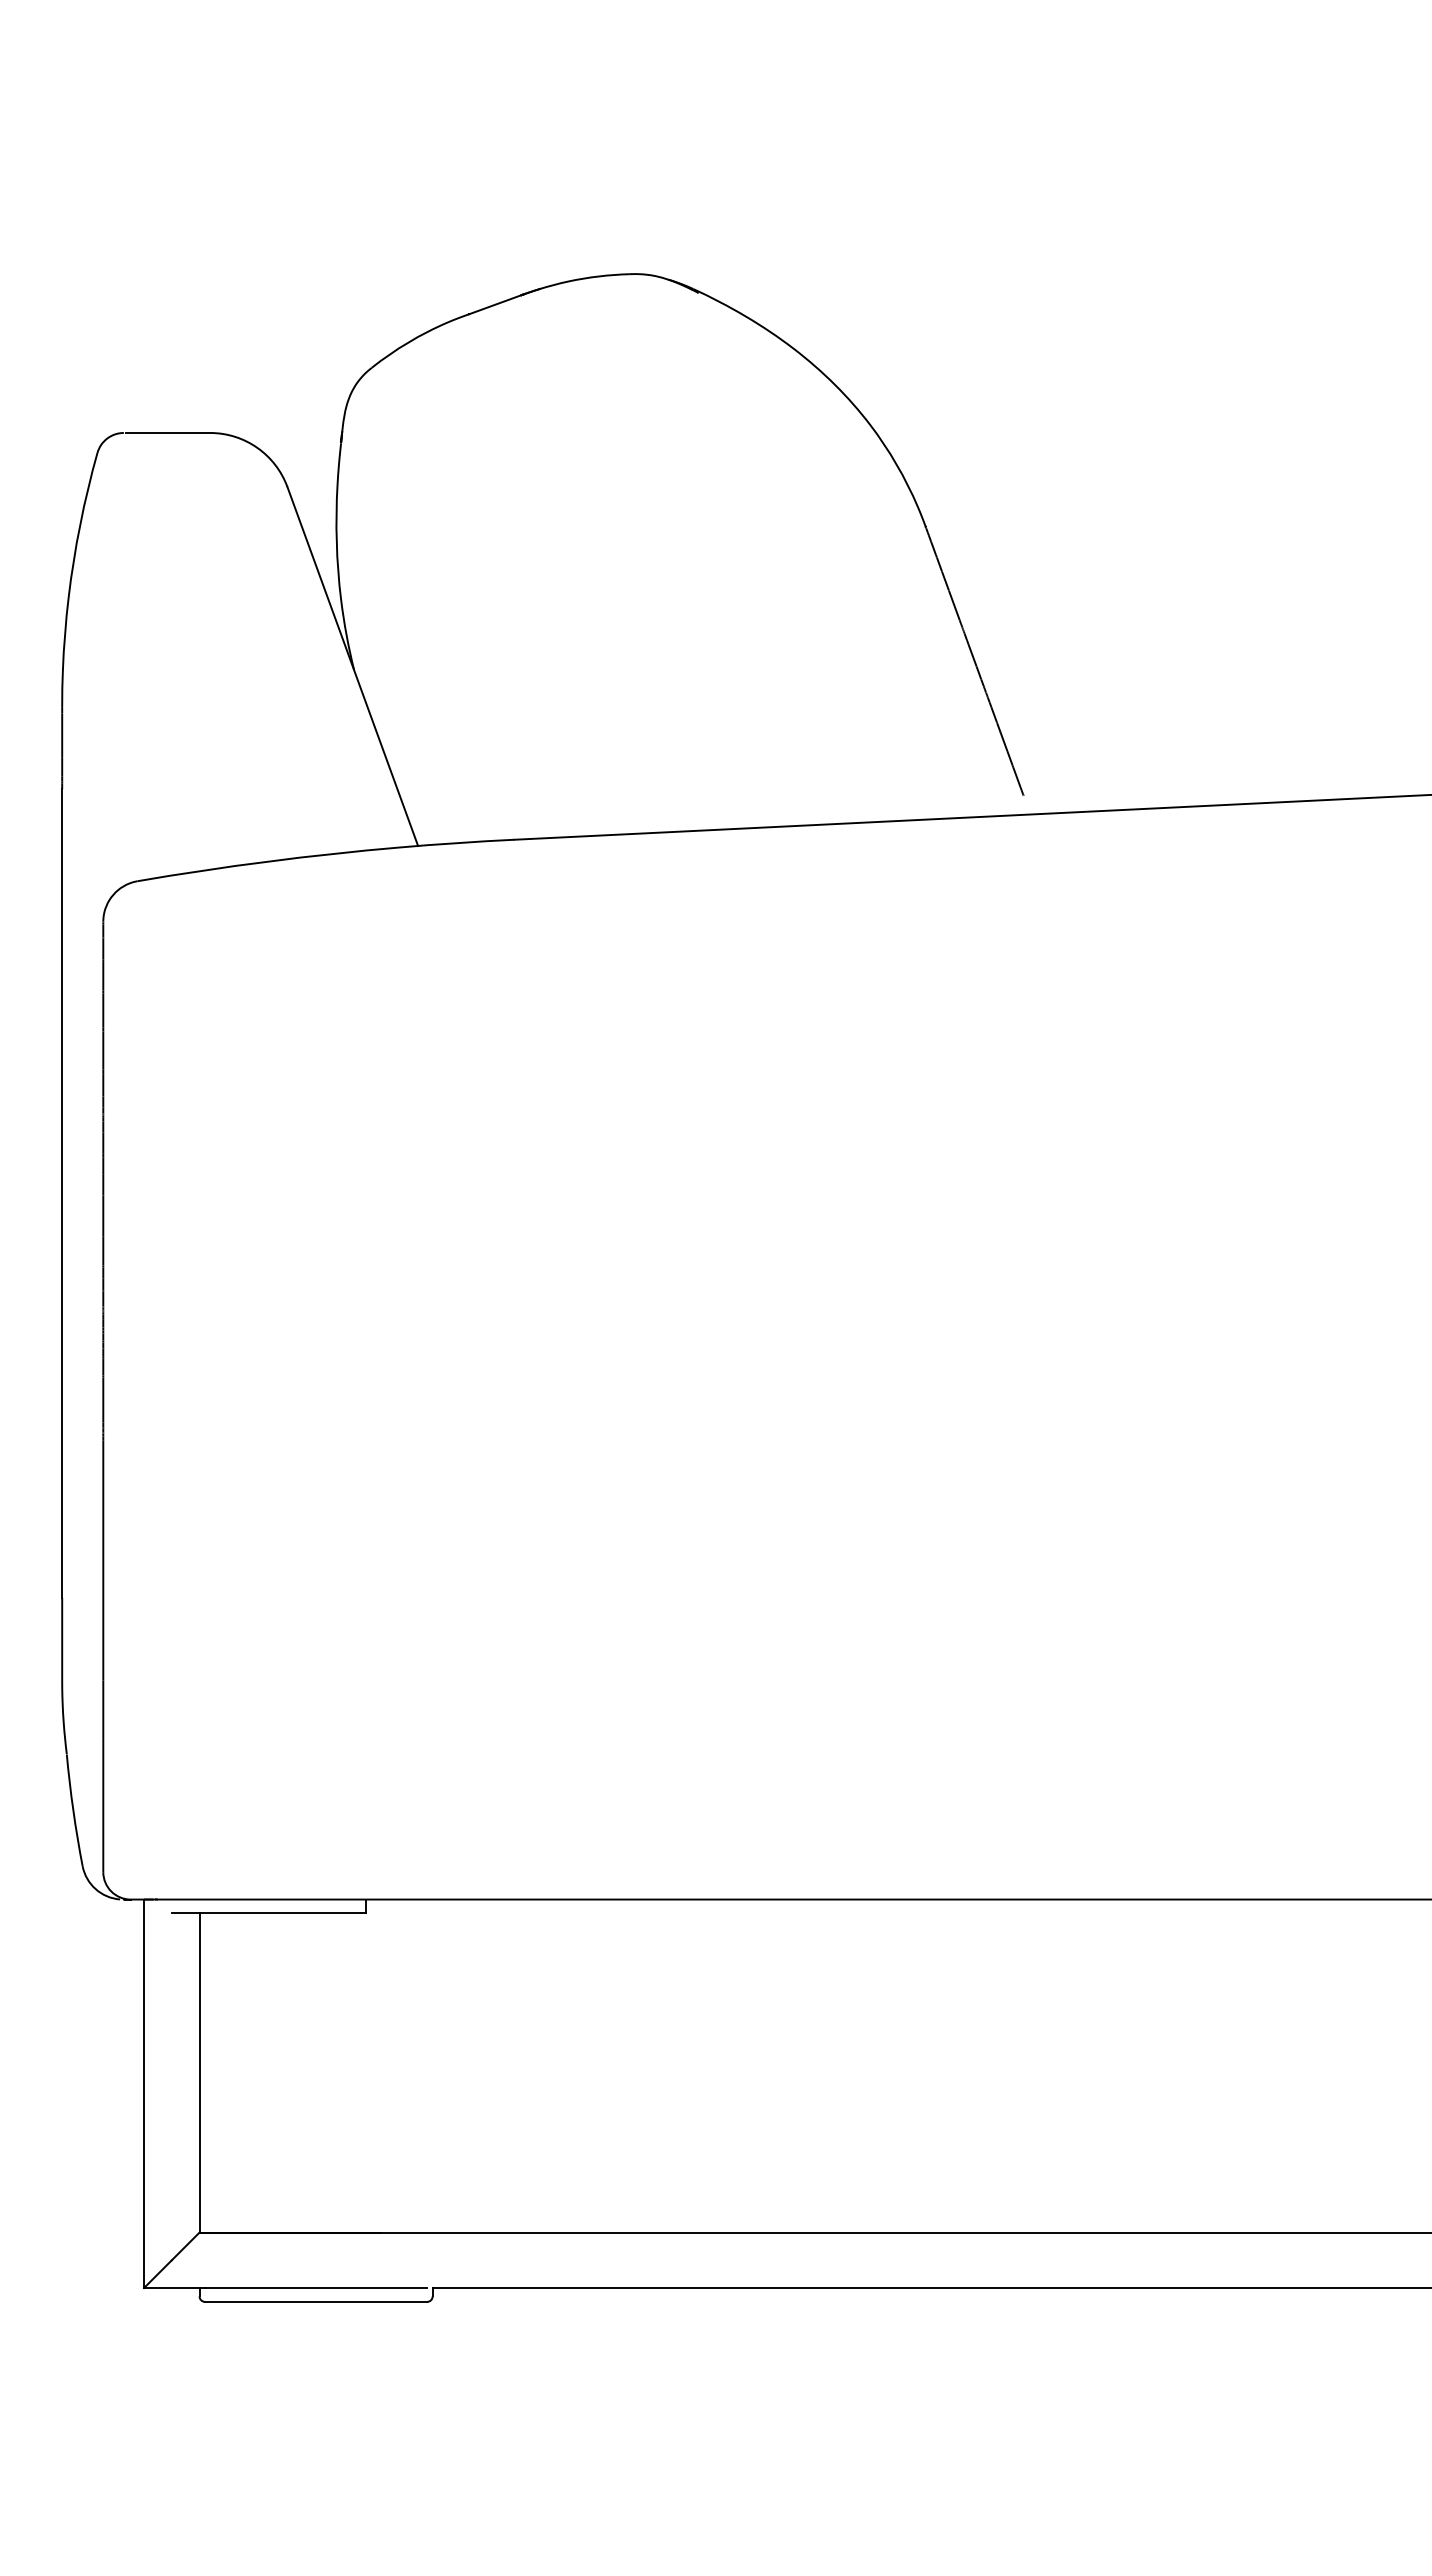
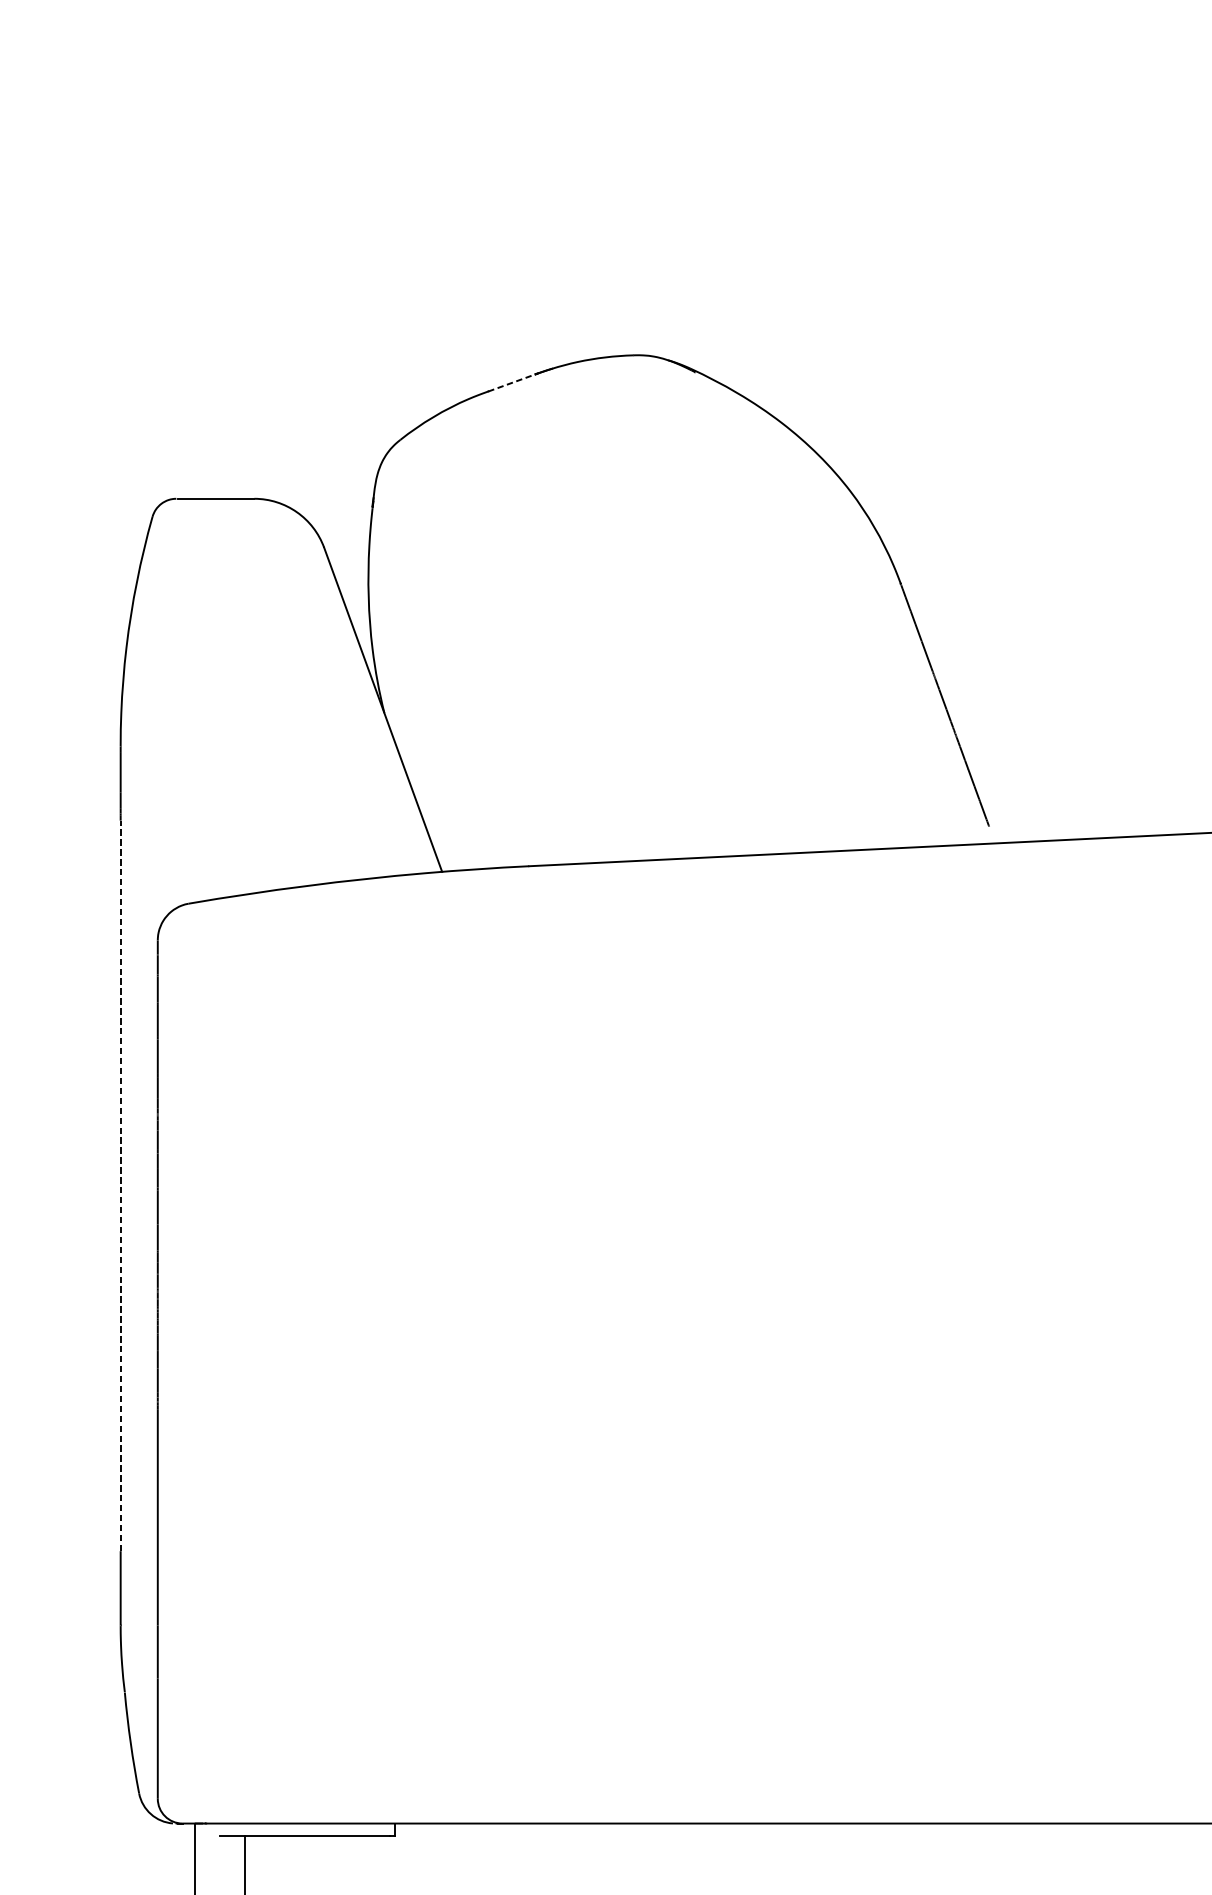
line: (495, 304) -> (512, 382), solid -> dashed
line: (62, 1193) -> (120, 1185), solid -> dashed

